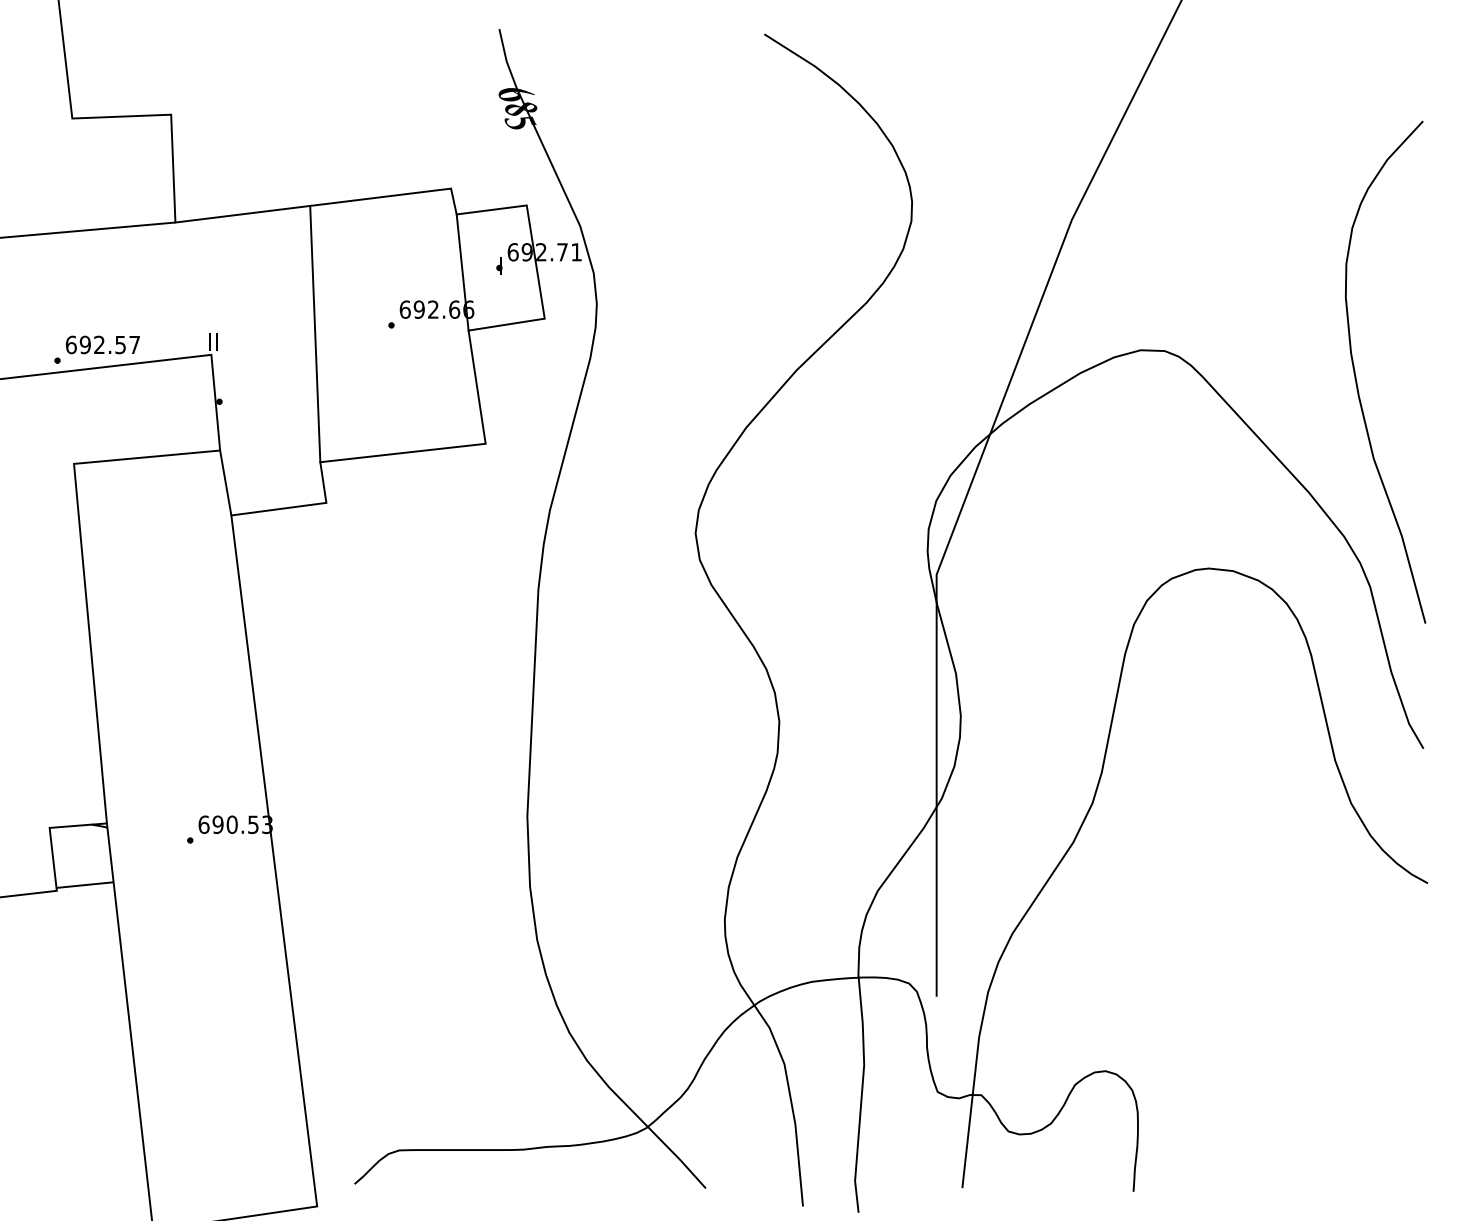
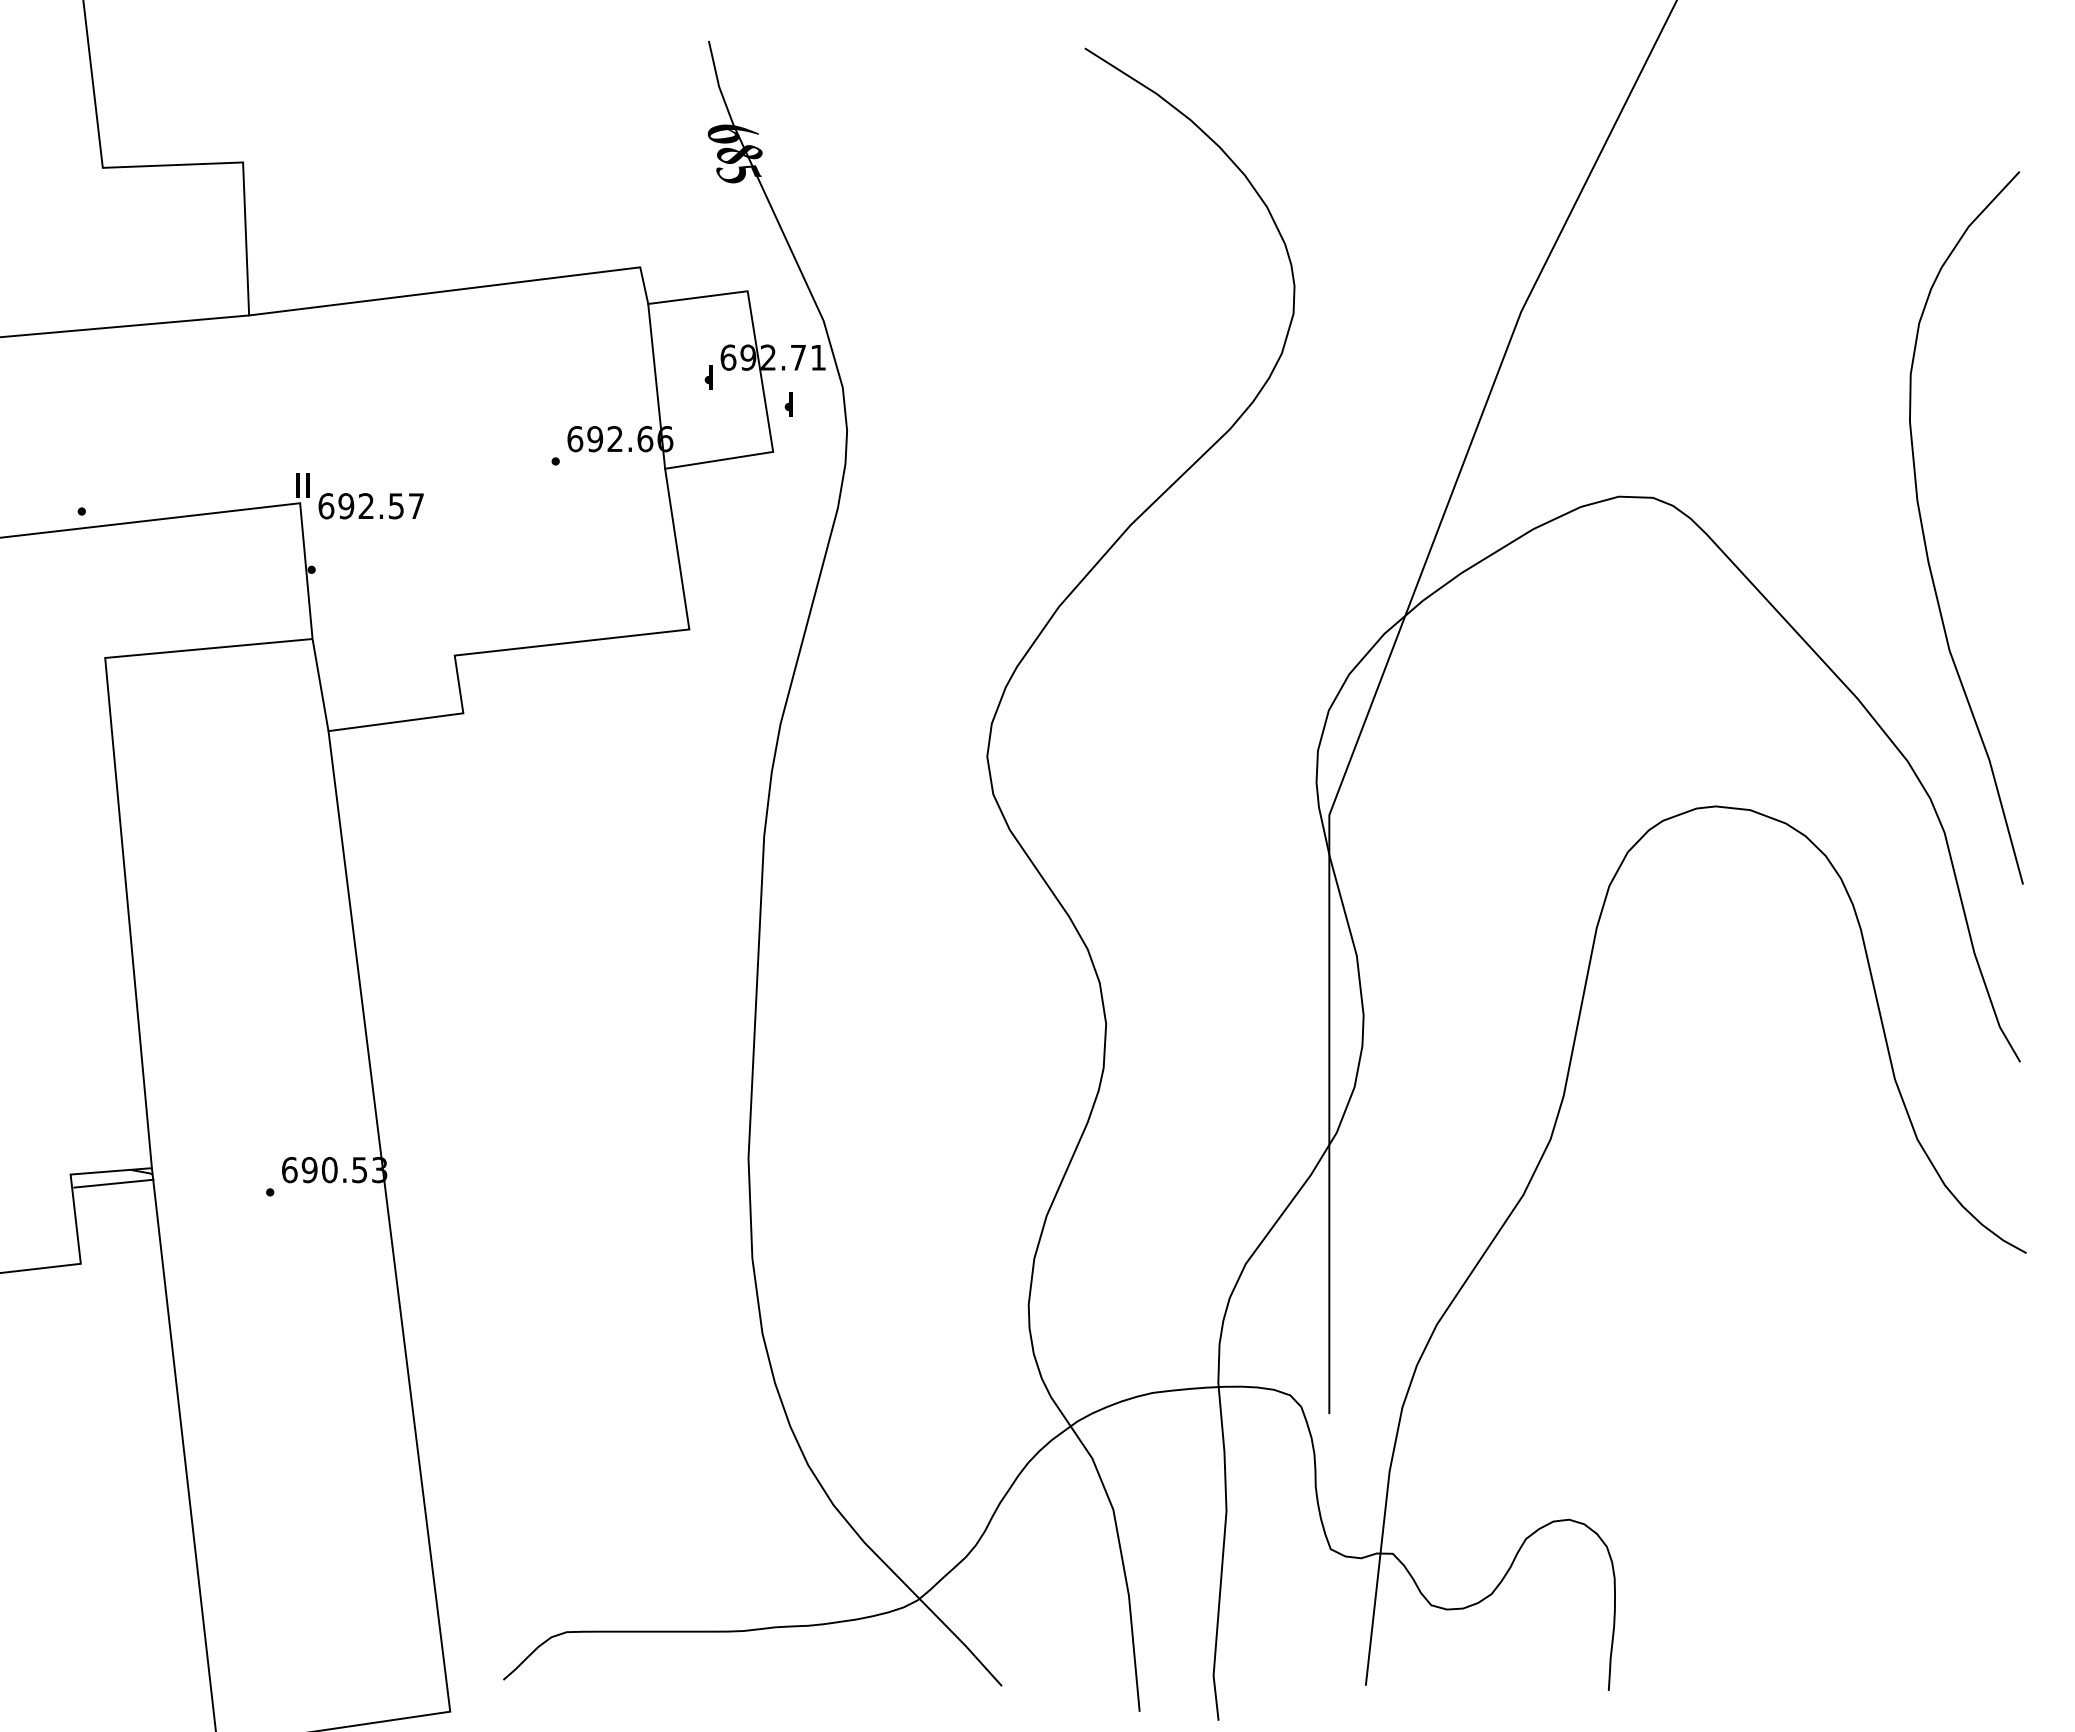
part: (555, 285) -> (788, 404), added
line: (315, 333) -> (447, 473), removed
text: (102, 345) -> (370, 506), moved
line: (84, 884) -> (113, 1183), moved

